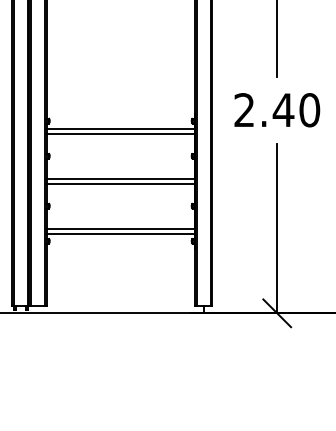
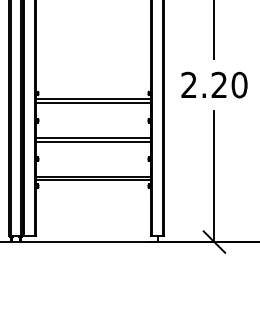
text: (283, 109) -> (219, 84), 2.40 -> 2.20

